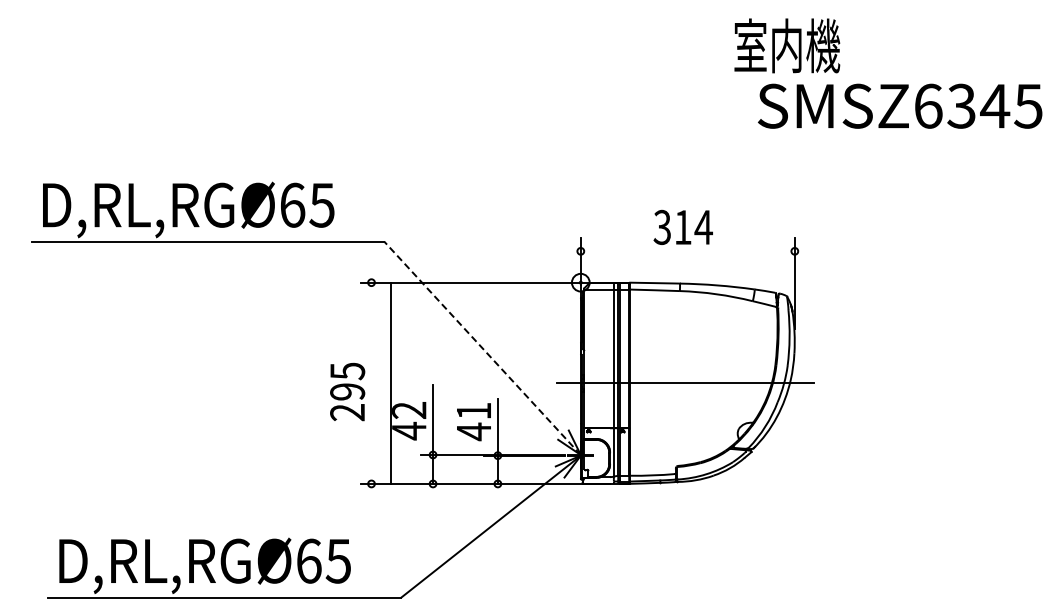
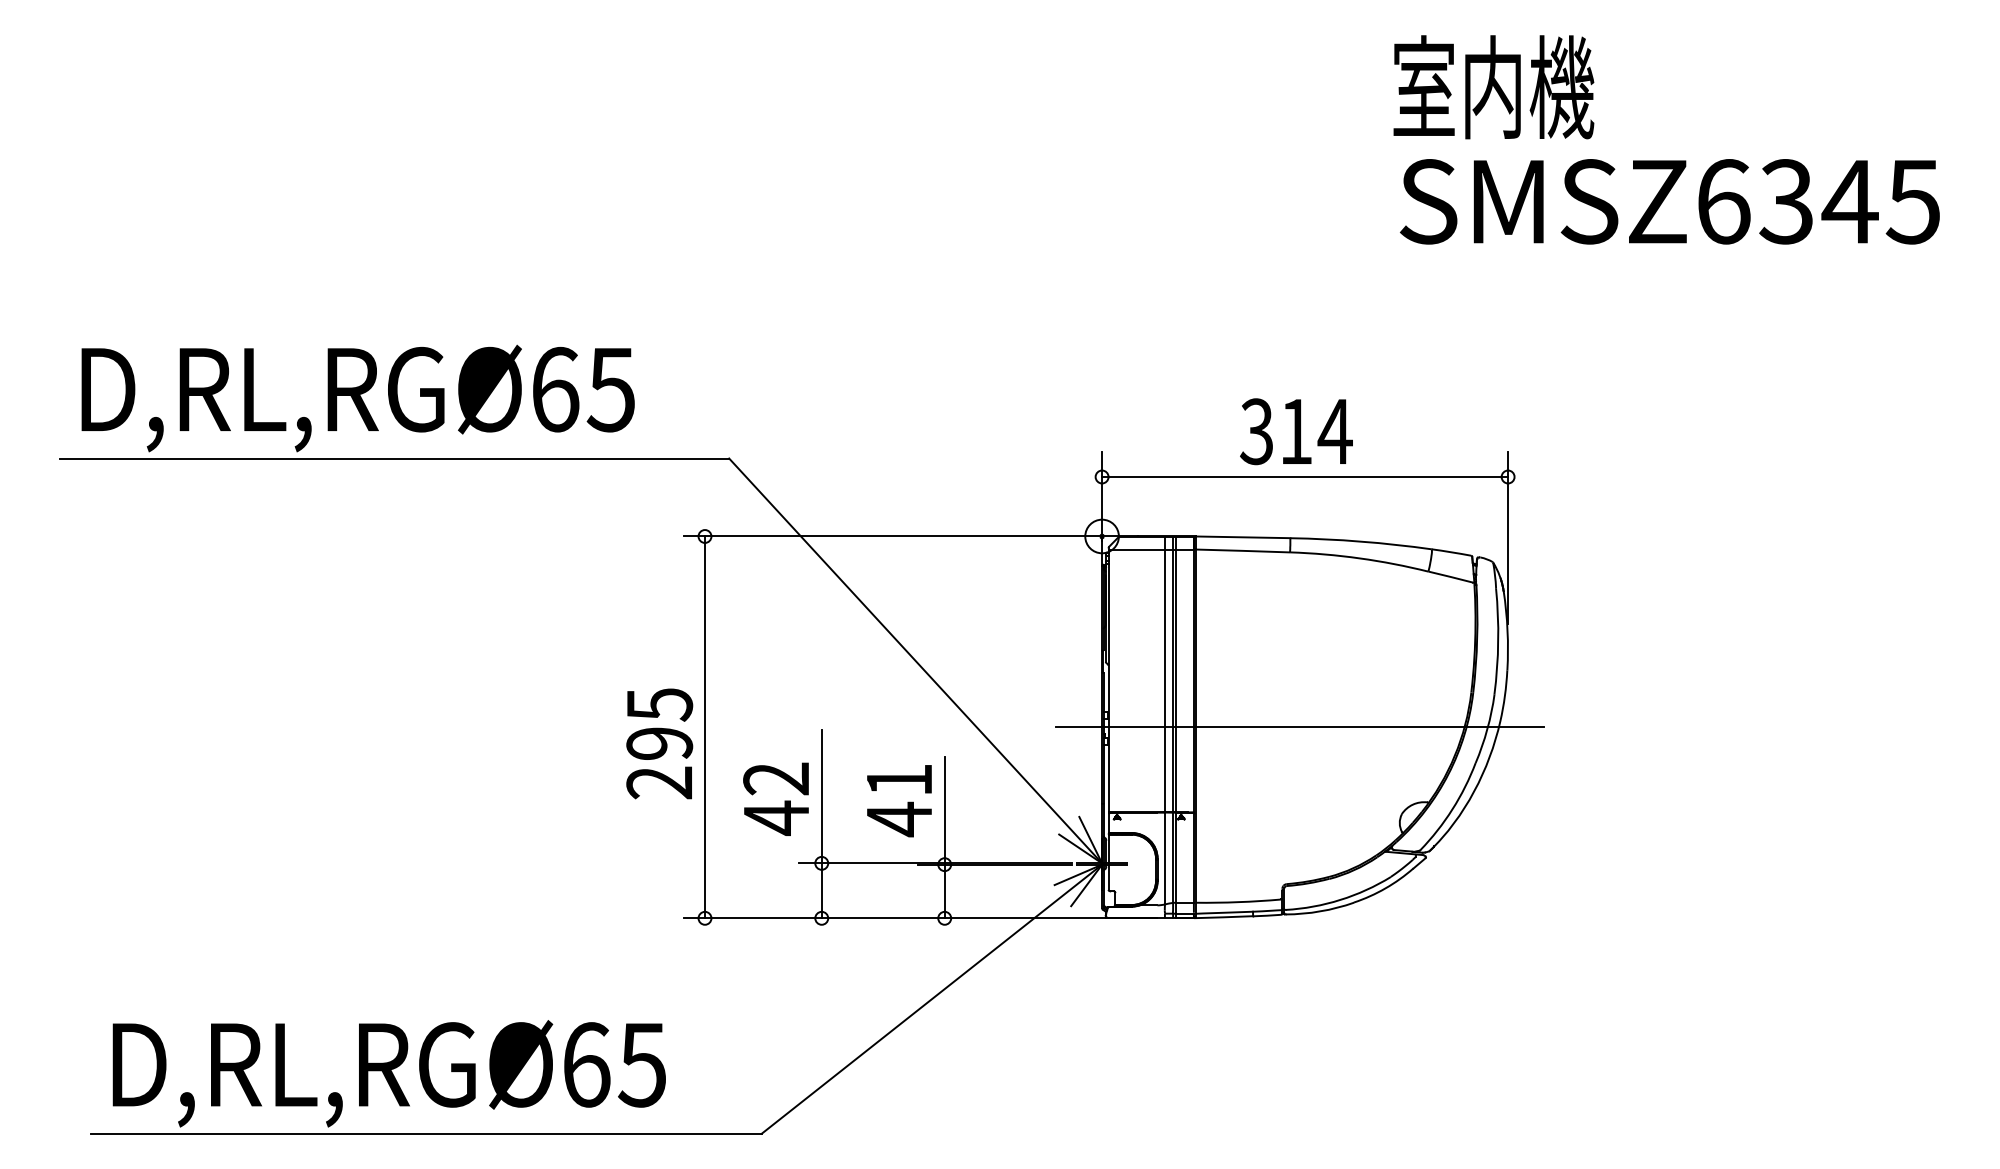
text: (900, 105) -> (1670, 200), moved
line: (687, 251) -> (1304, 477), added
line: (482, 347) -> (915, 659), dashed -> solid
line: (390, 382) -> (704, 725), moved

